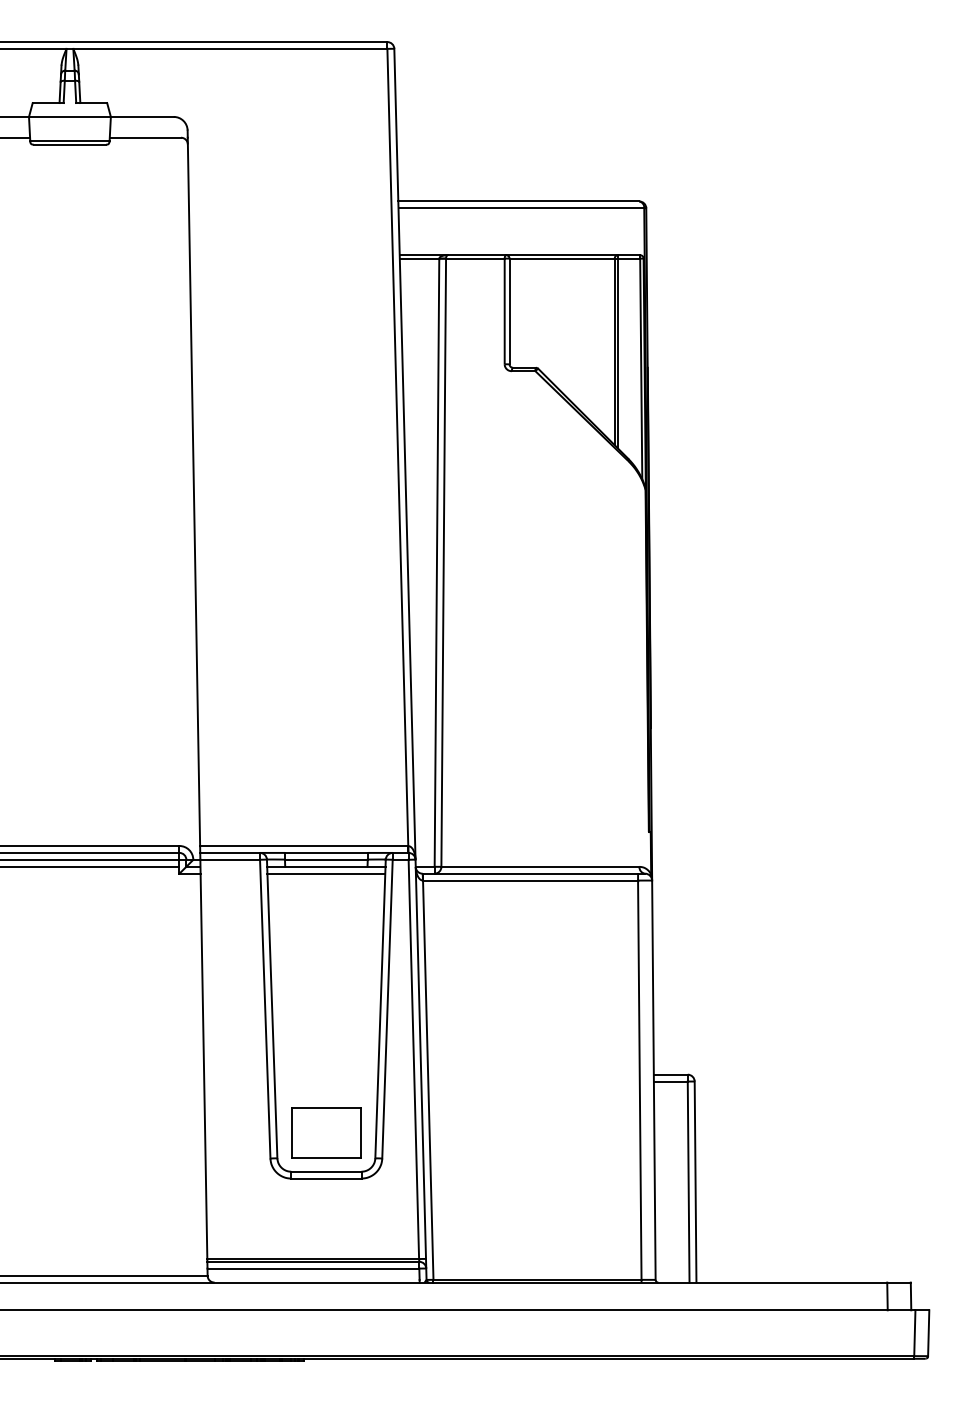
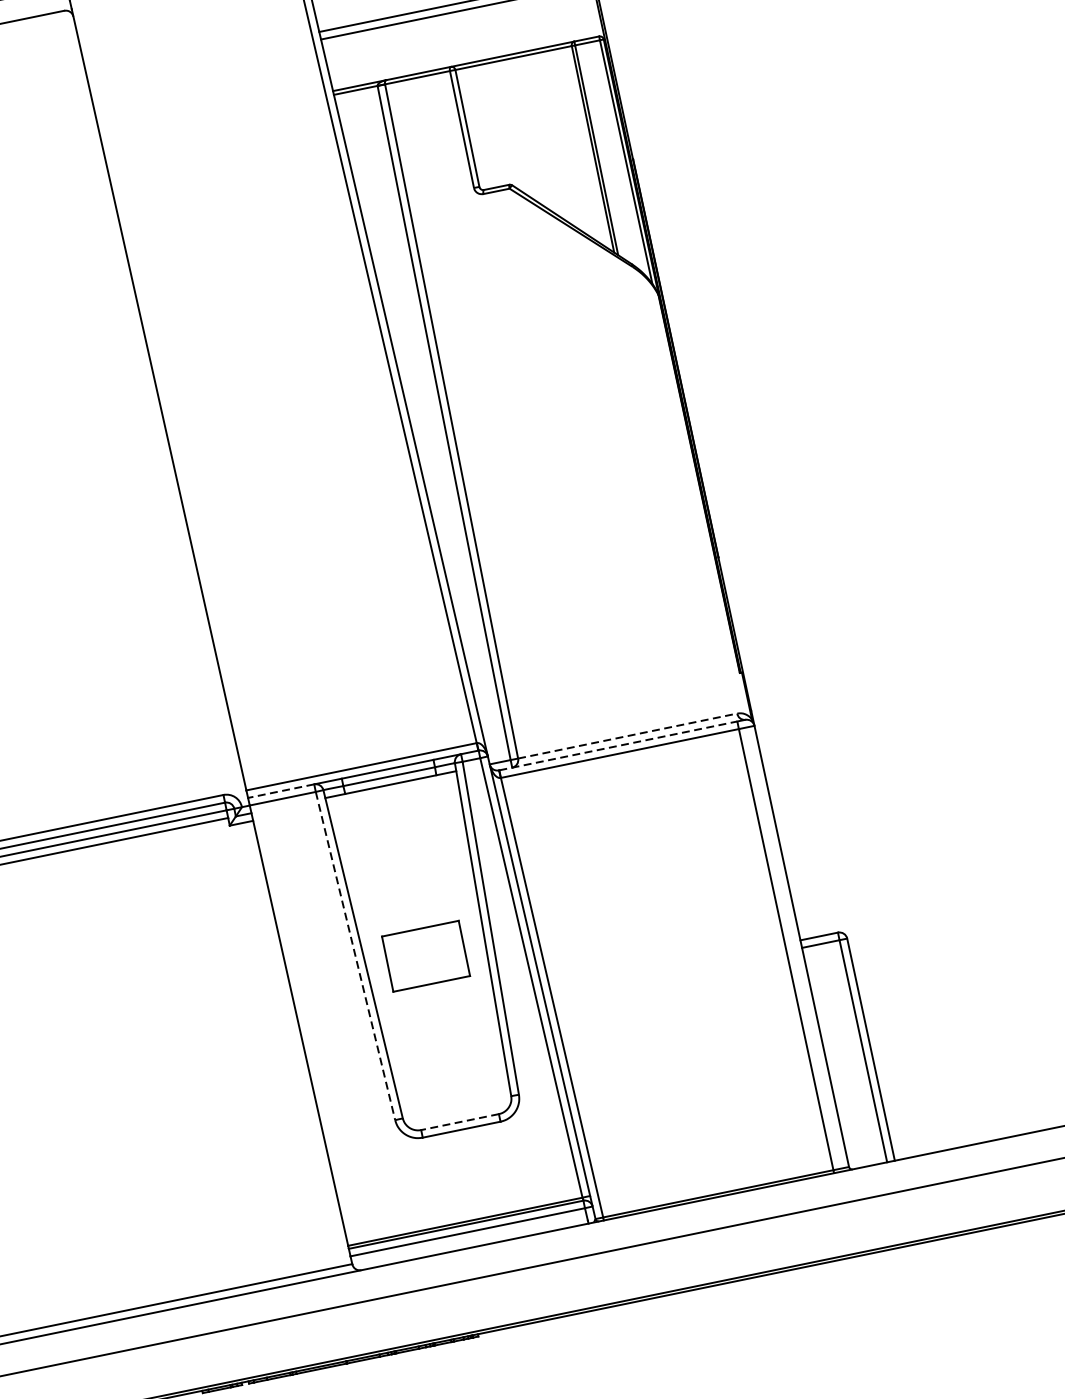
line: (230, 852) -> (281, 790), solid -> dashed
line: (540, 866) -> (627, 735), solid -> dashed
line: (326, 873) -> (392, 792), removed
line: (530, 873) -> (618, 745), solid -> dashed
line: (265, 1009) -> (355, 956), solid -> dashed
part: (326, 1132) -> (426, 955), moved
line: (325, 1171) -> (459, 1122), solid -> dashed

